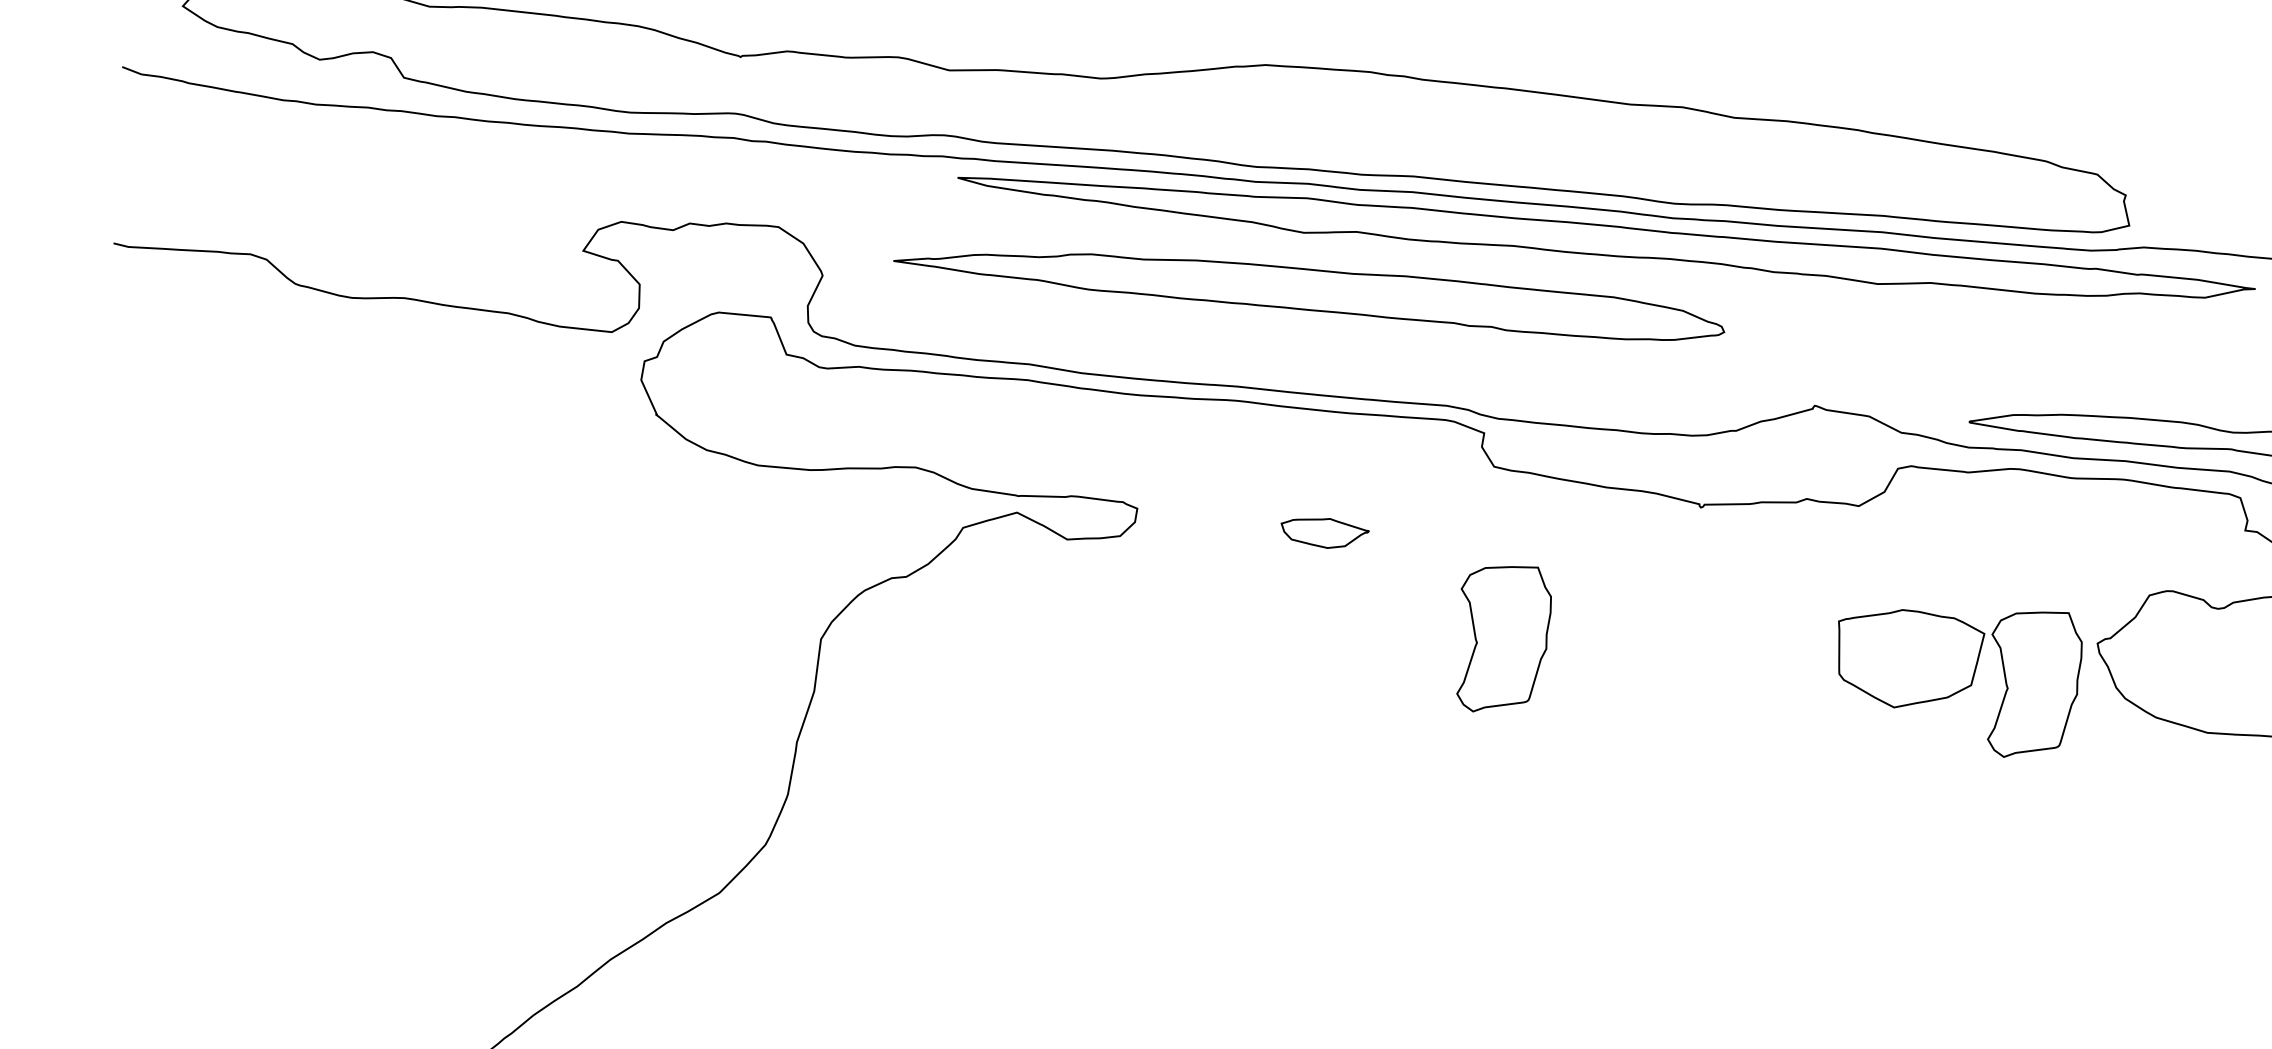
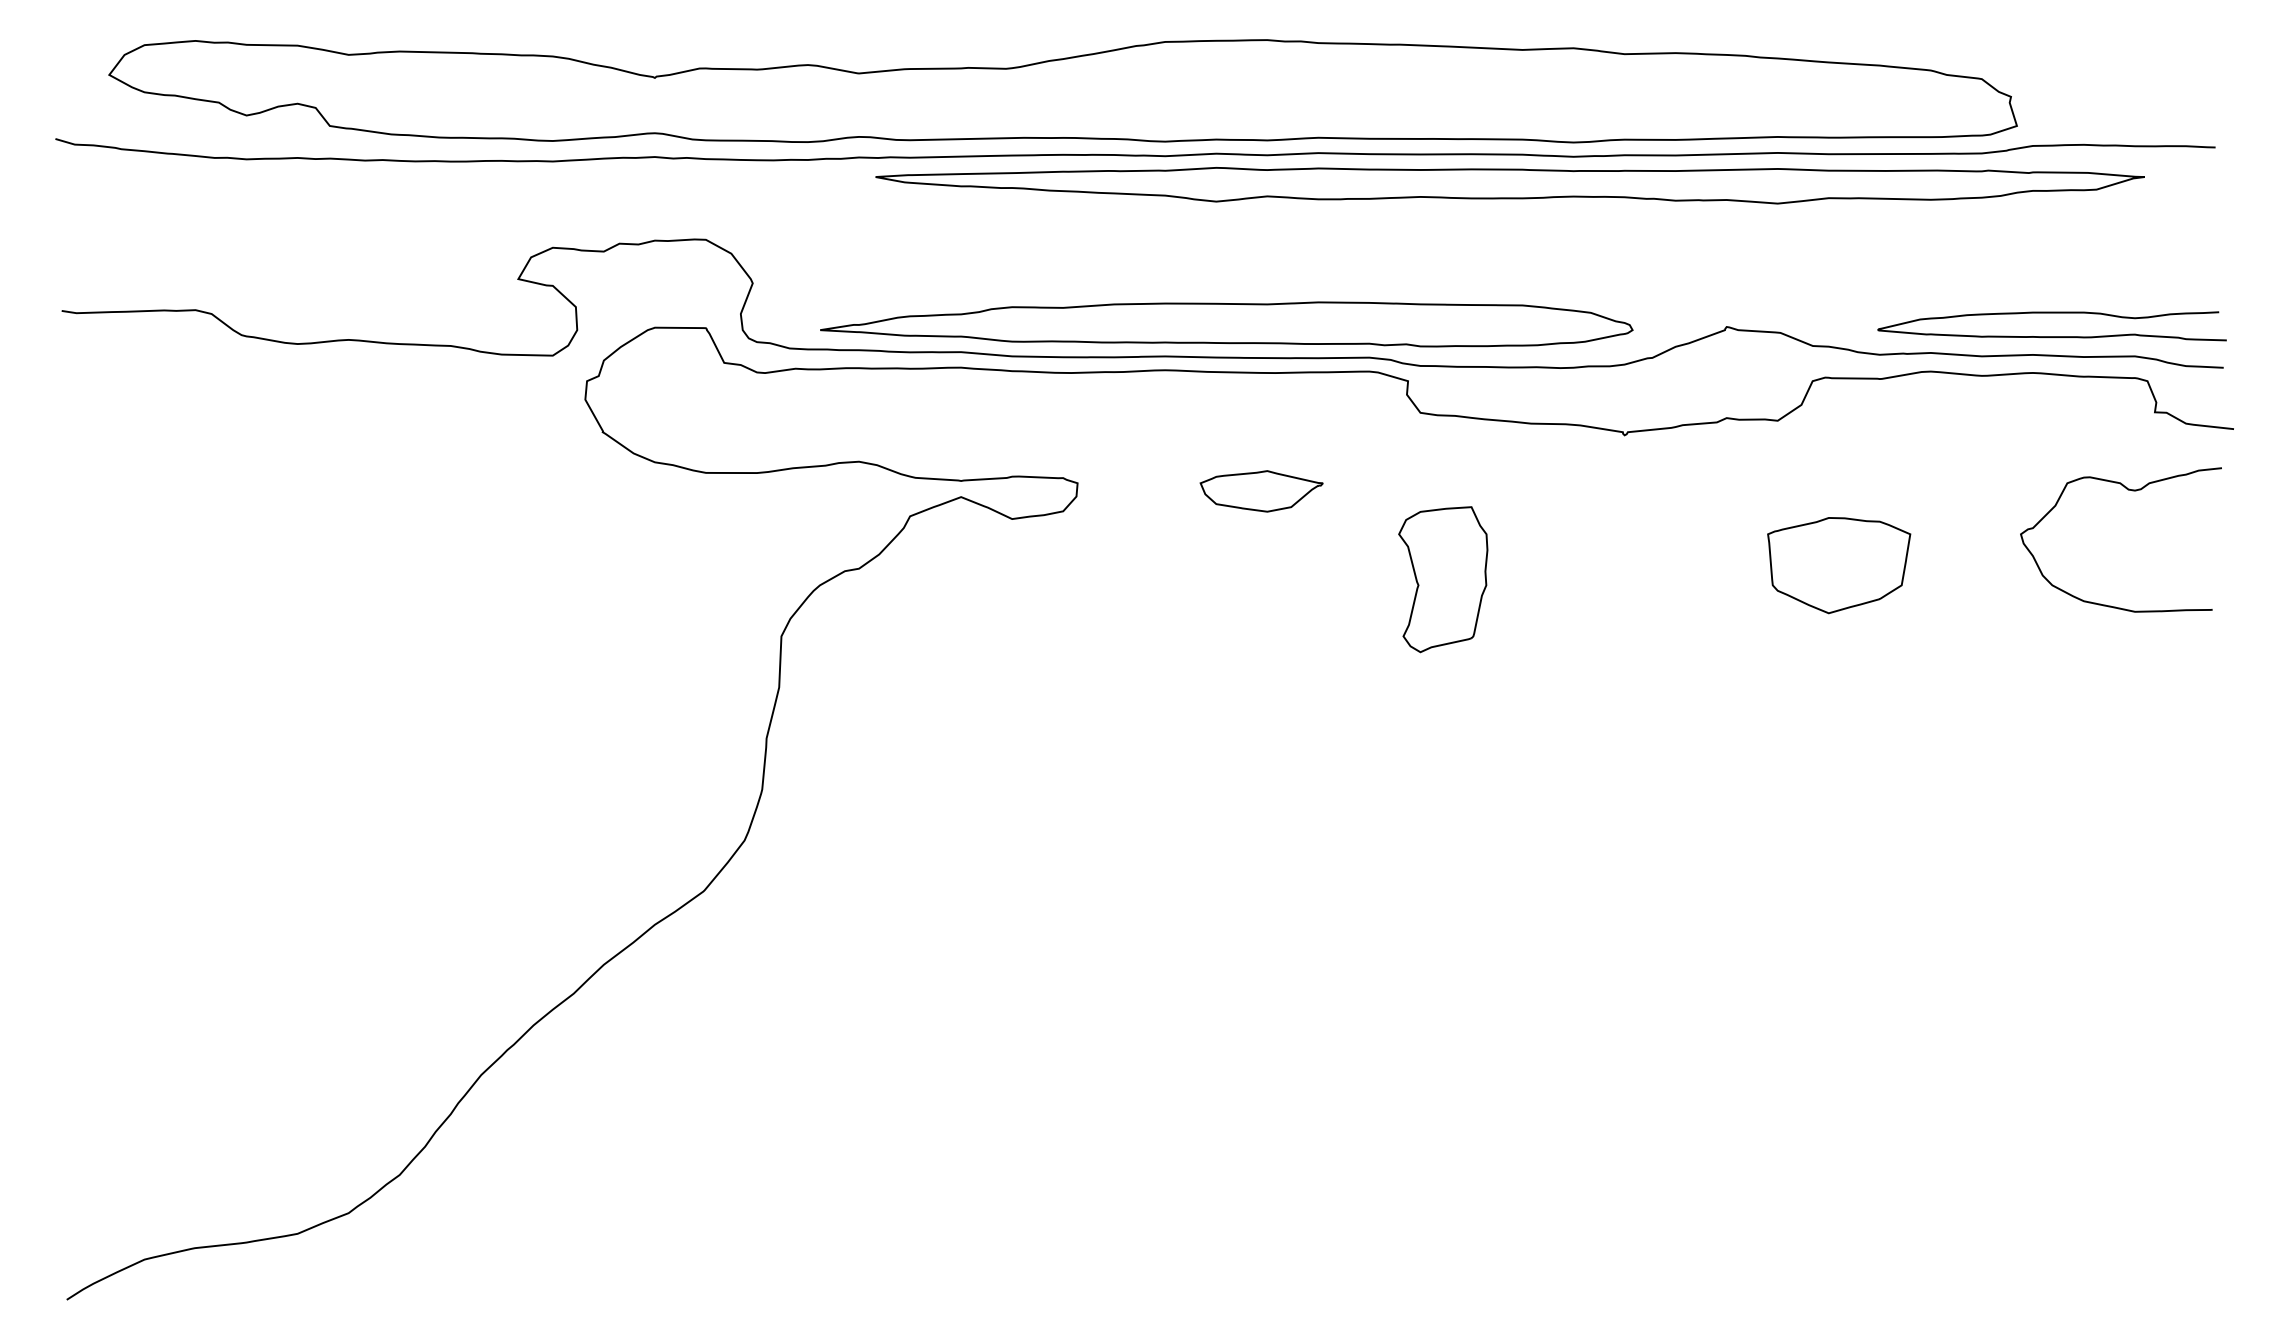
part: (1309, 290) -> (1226, 324), moved
part: (1324, 533) -> (1261, 491), size x1.43
part: (2033, 684) -> (1962, 579), removed

